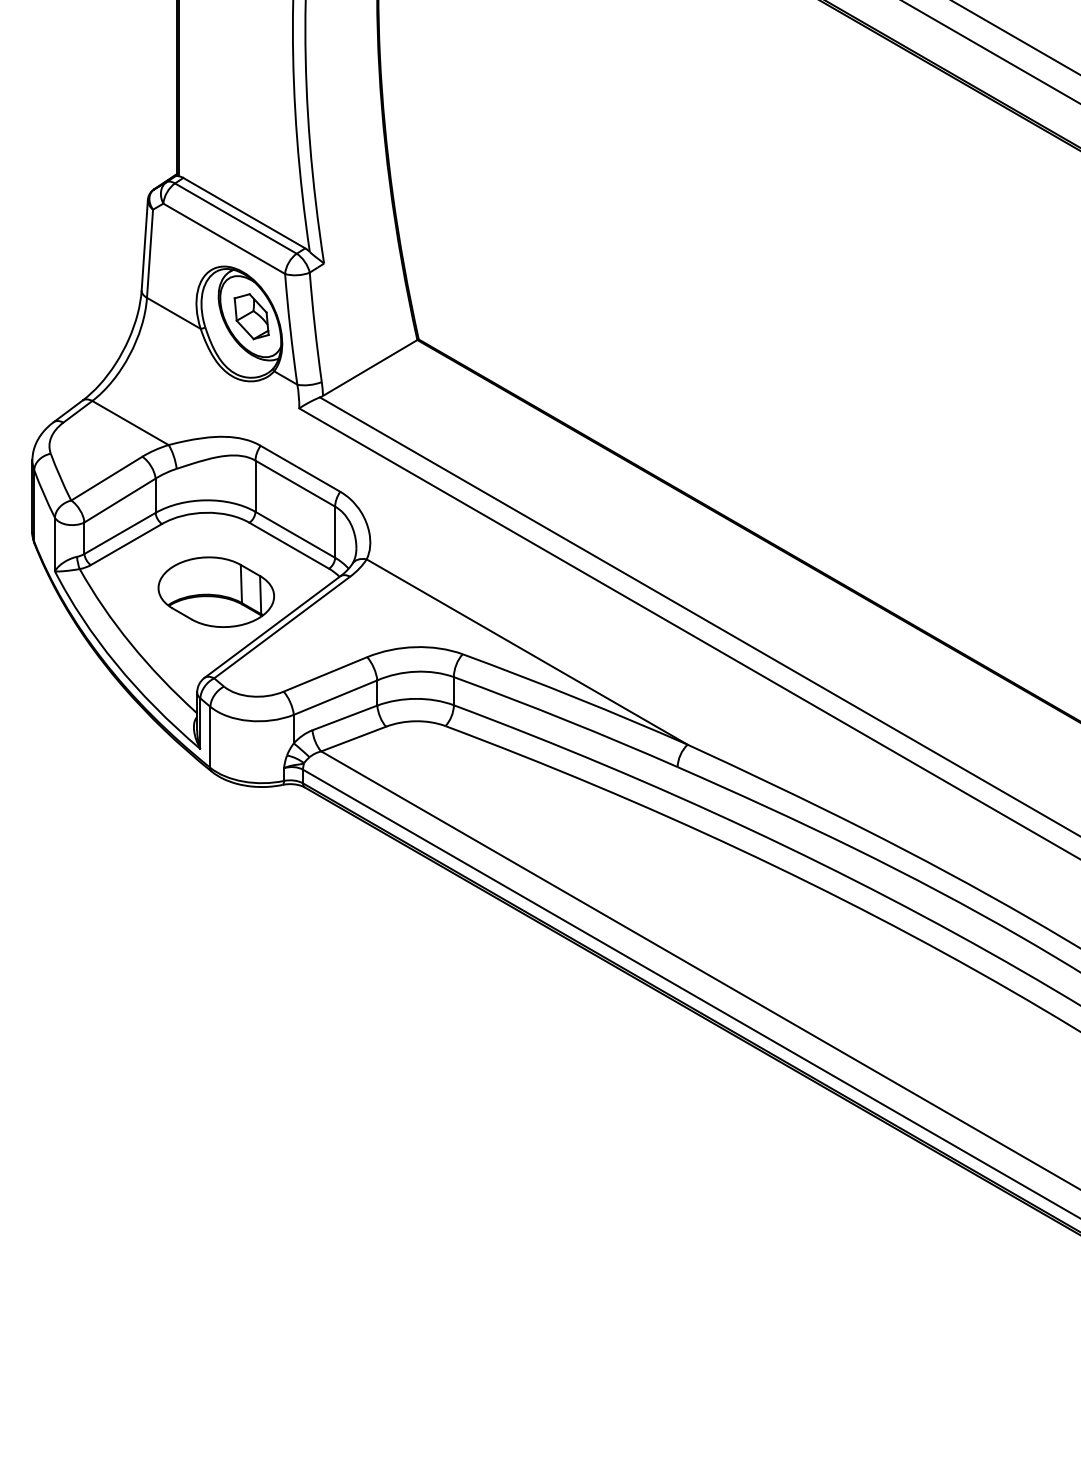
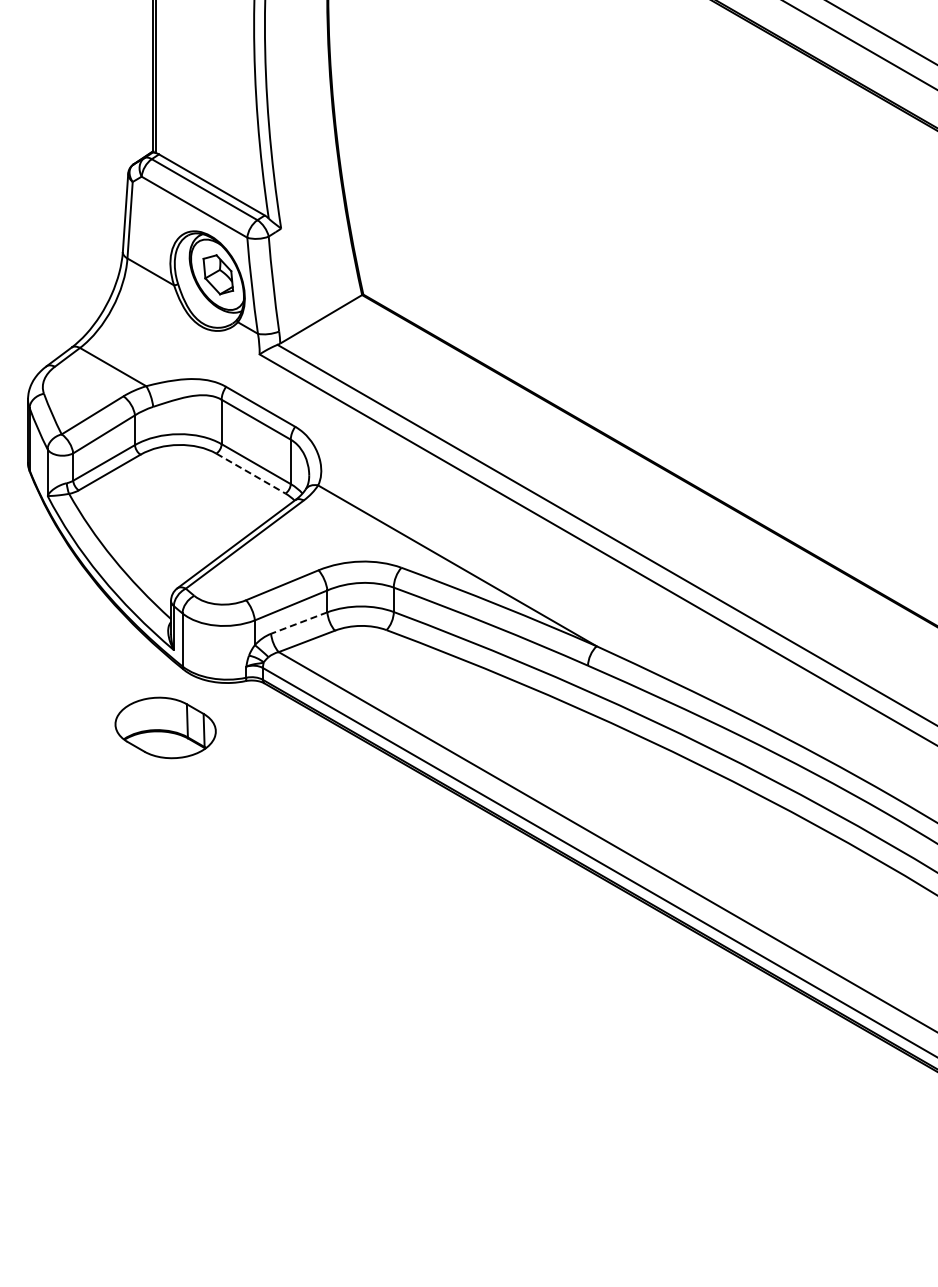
line: (288, 545) -> (250, 473), solid -> dashed
part: (216, 591) -> (165, 727), moved
line: (344, 718) -> (298, 623), solid -> dashed

